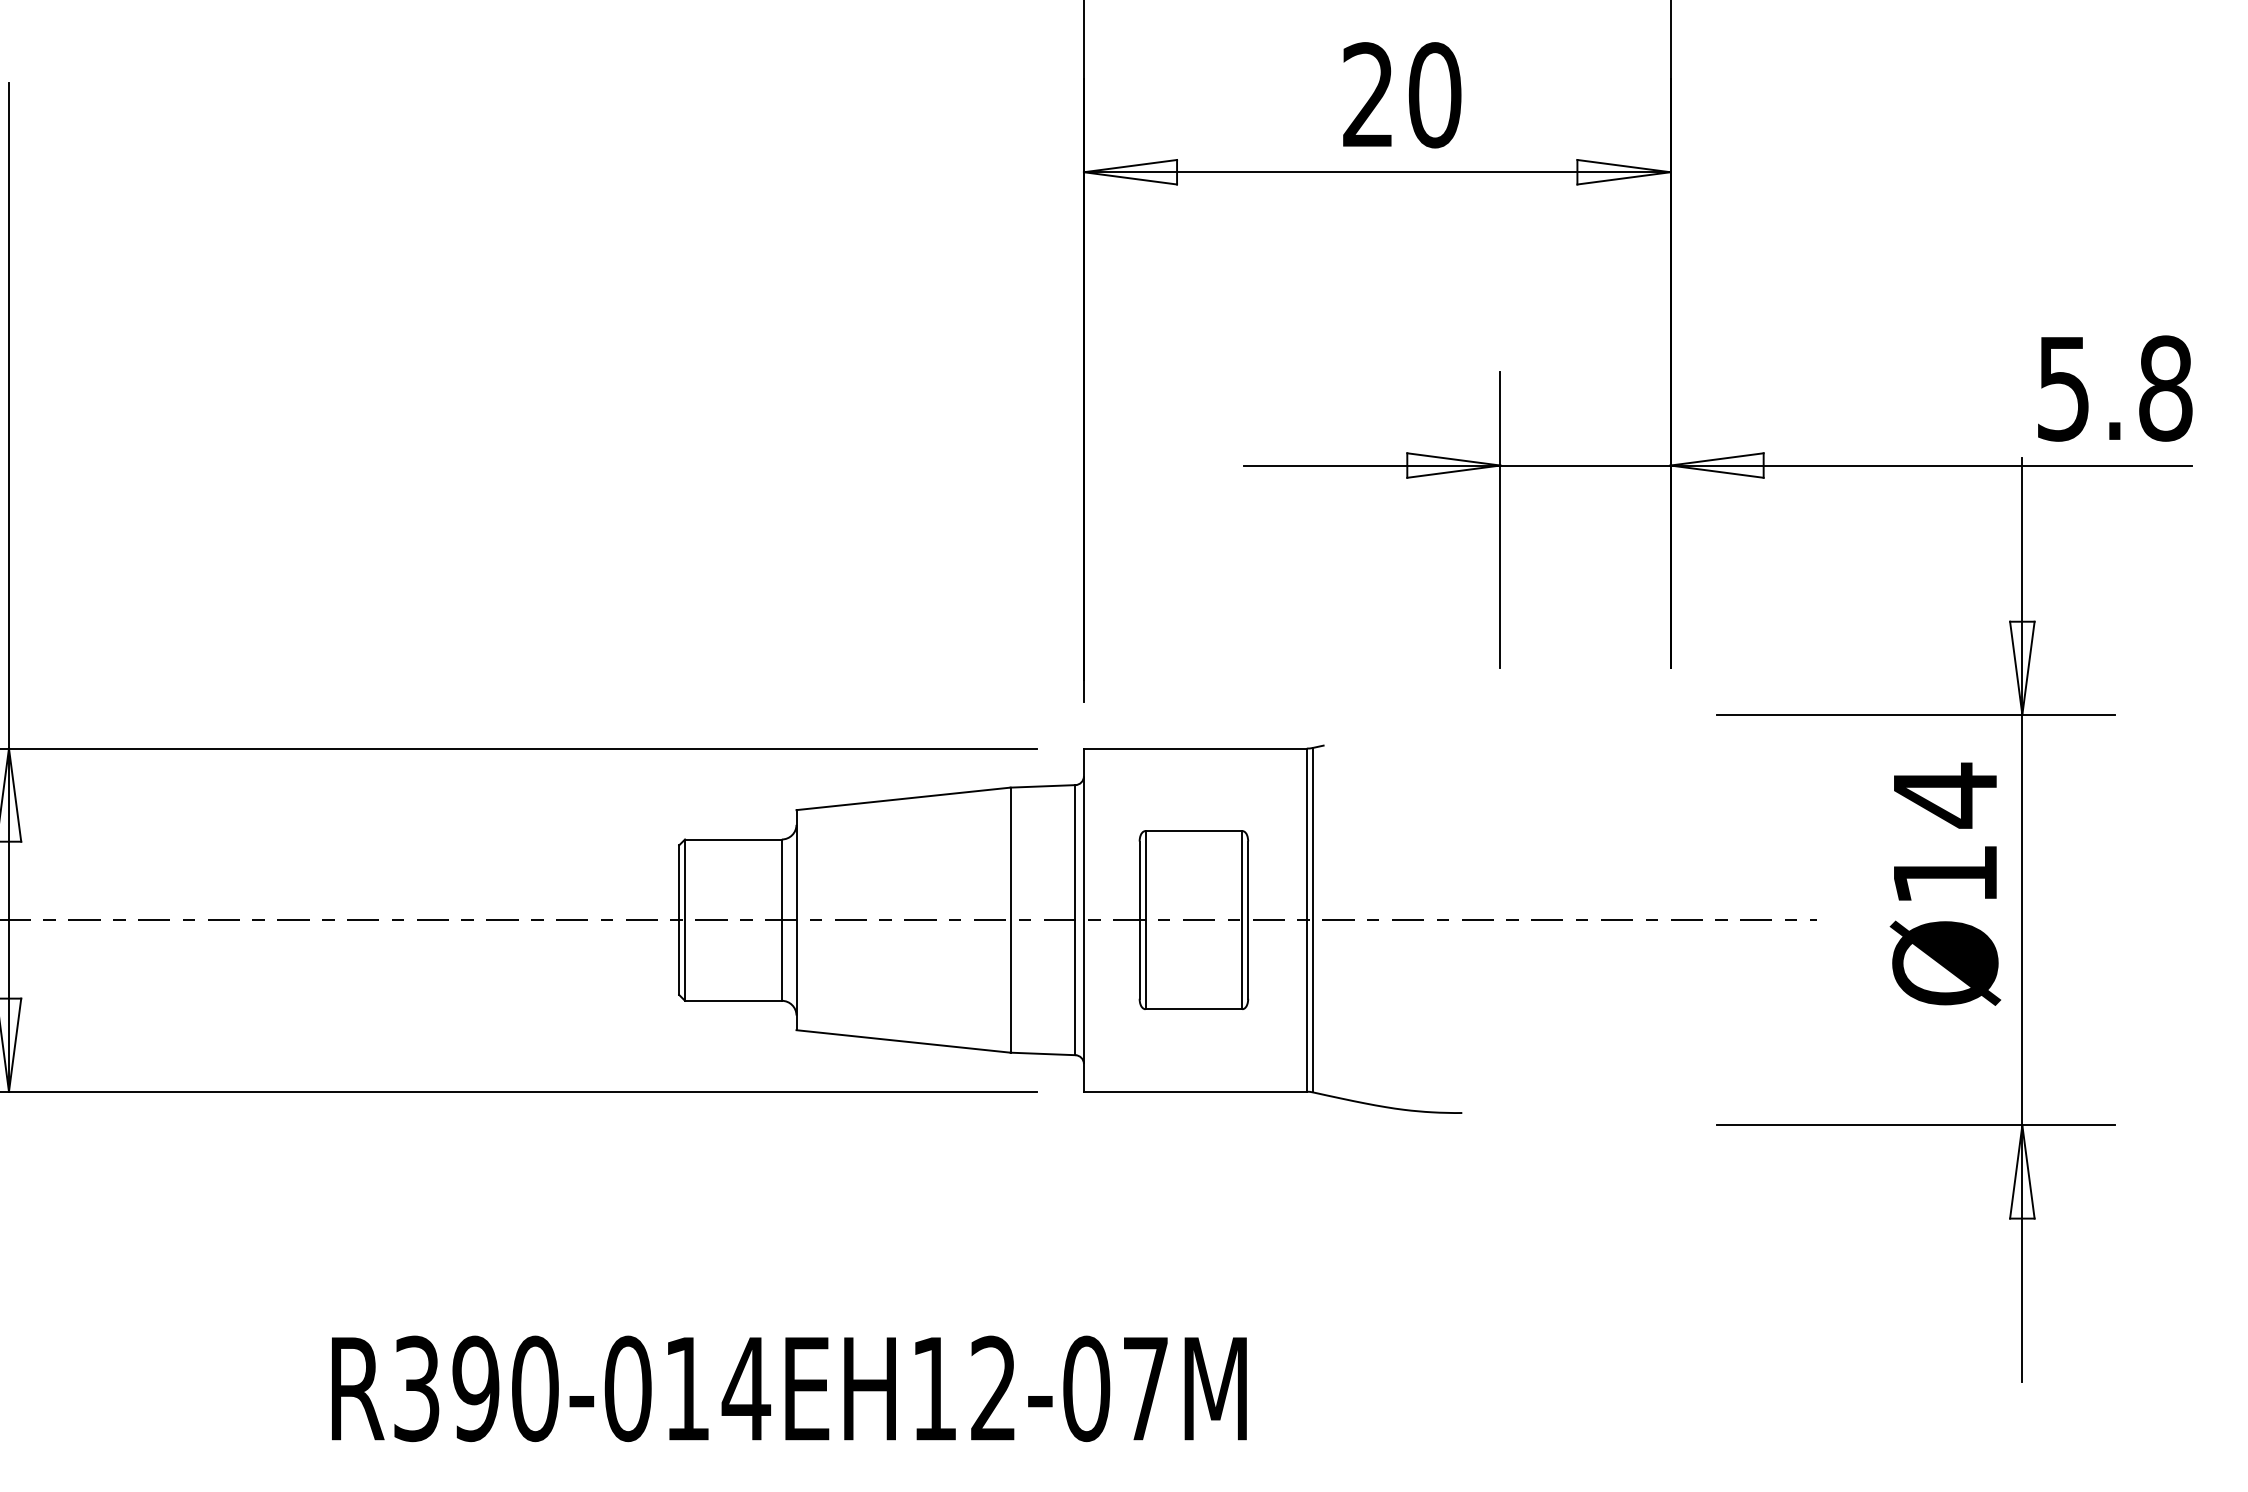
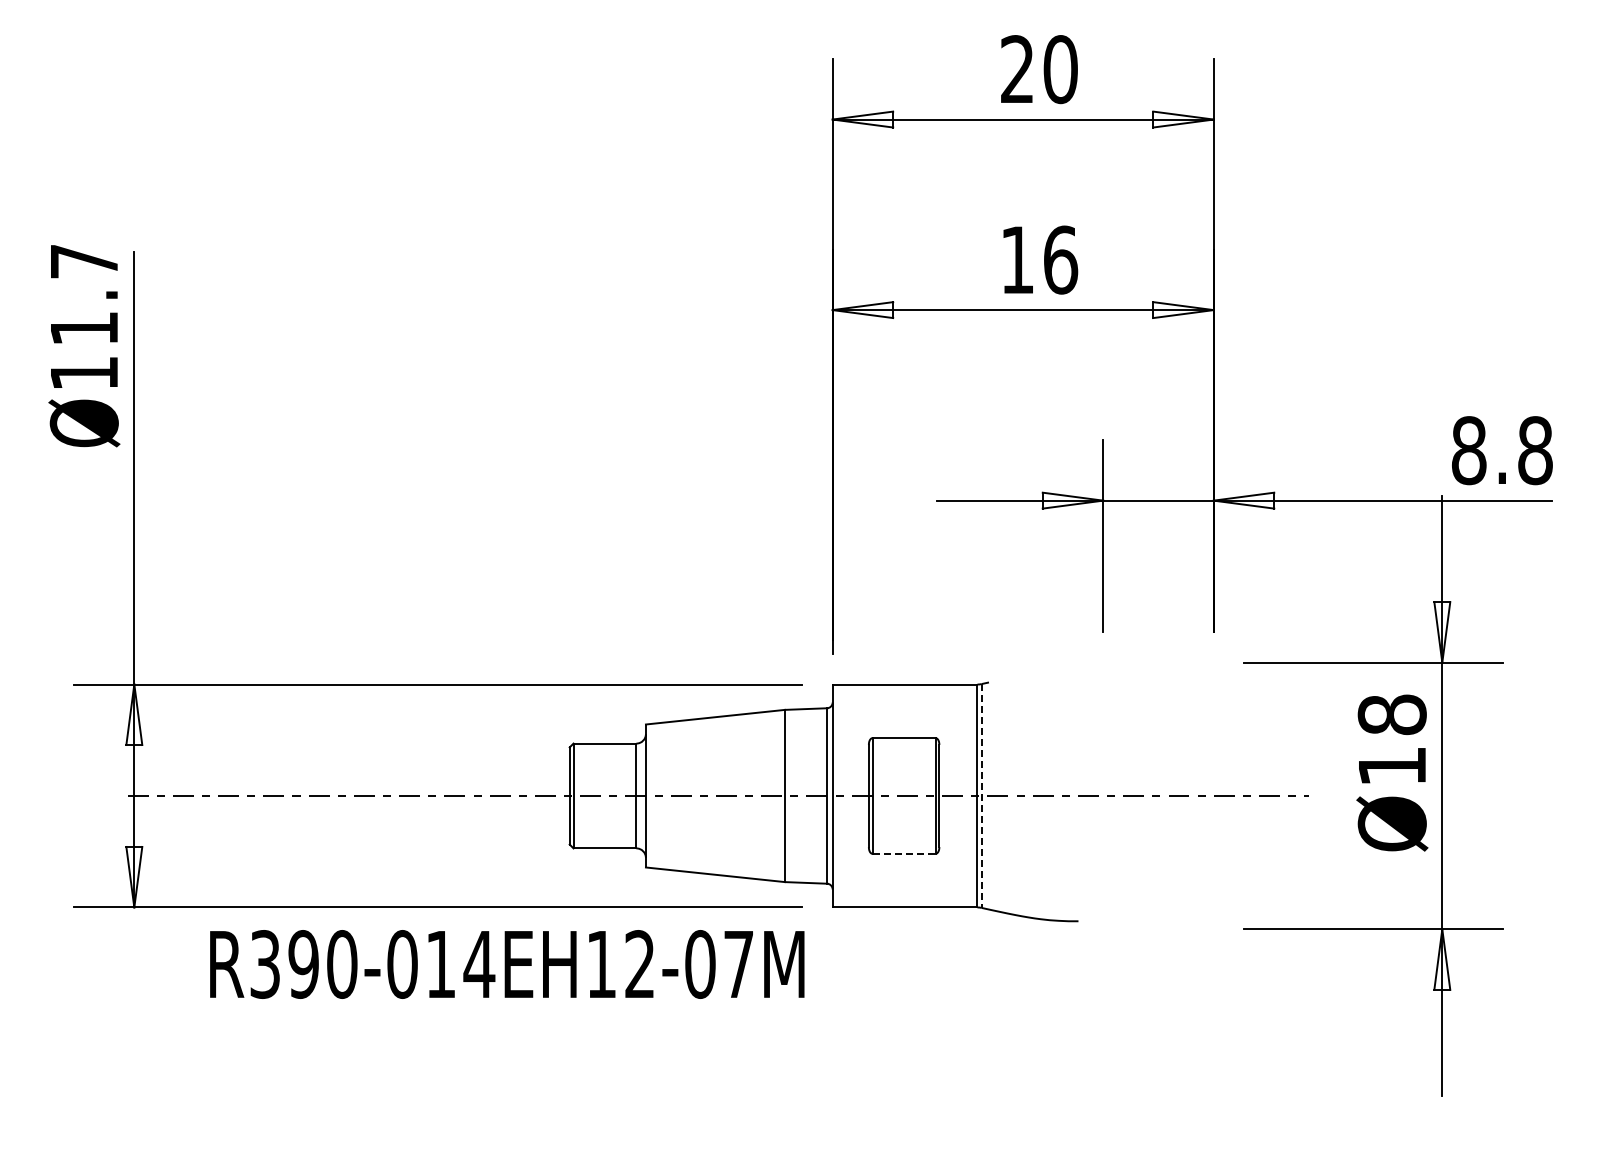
text: (1402, 94) -> (1039, 259), 20 -> 16
text: (2064, 388) -> (1469, 450), 5.8 -> 8.8
text: (1944, 794) -> (1391, 714), Ø14 -> Ø18
line: (1313, 919) -> (981, 795), solid -> dashed
line: (1194, 1008) -> (904, 853), solid -> dashed
text: (789, 1388) -> (507, 964), moved

